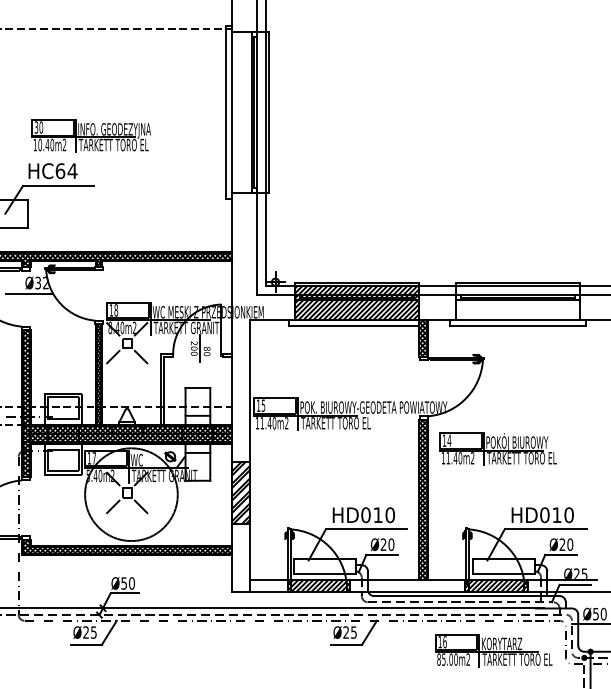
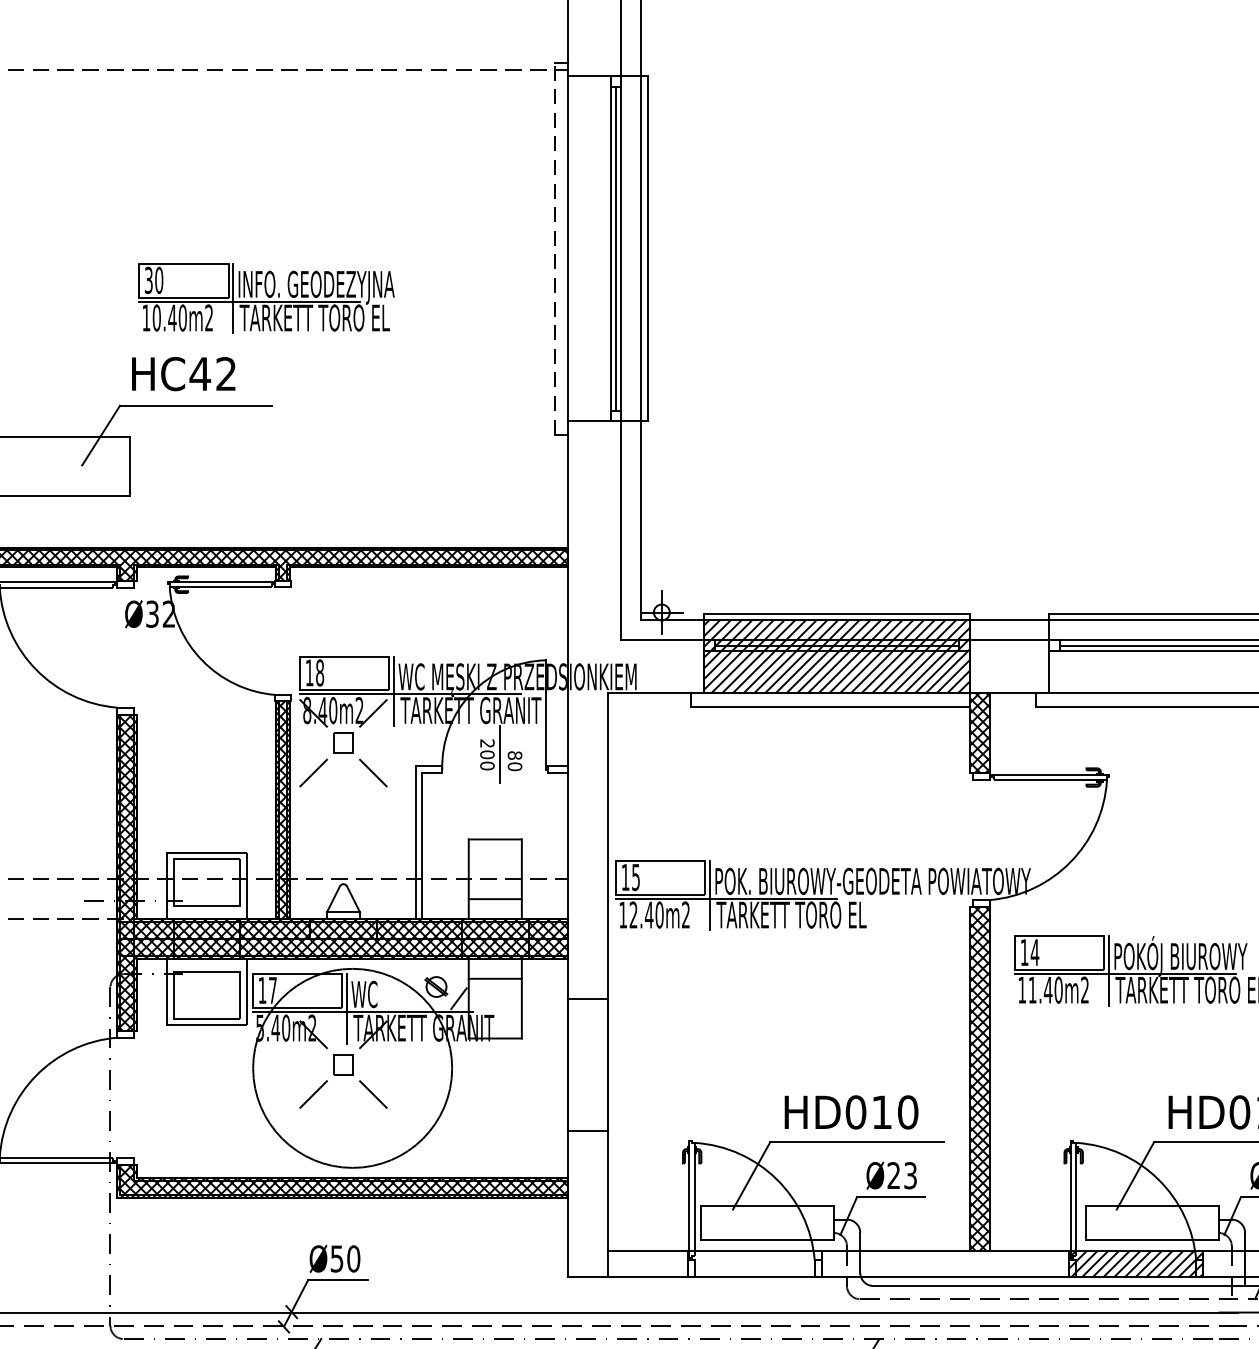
line: (225, 112) -> (554, 248), solid -> dashed
text: (66, 171) -> (213, 374), HC64 -> HC42
line: (29, 294) -> (133, 638), removed
text: (261, 423) -> (631, 915), 11.40m2 -> 12.40m2
hatch: (240, 493) -> (586, 1065), removed
text: (391, 544) -> (910, 1175), Ø20 -> Ø23
hatch: (318, 585) -> (754, 1263), removed

